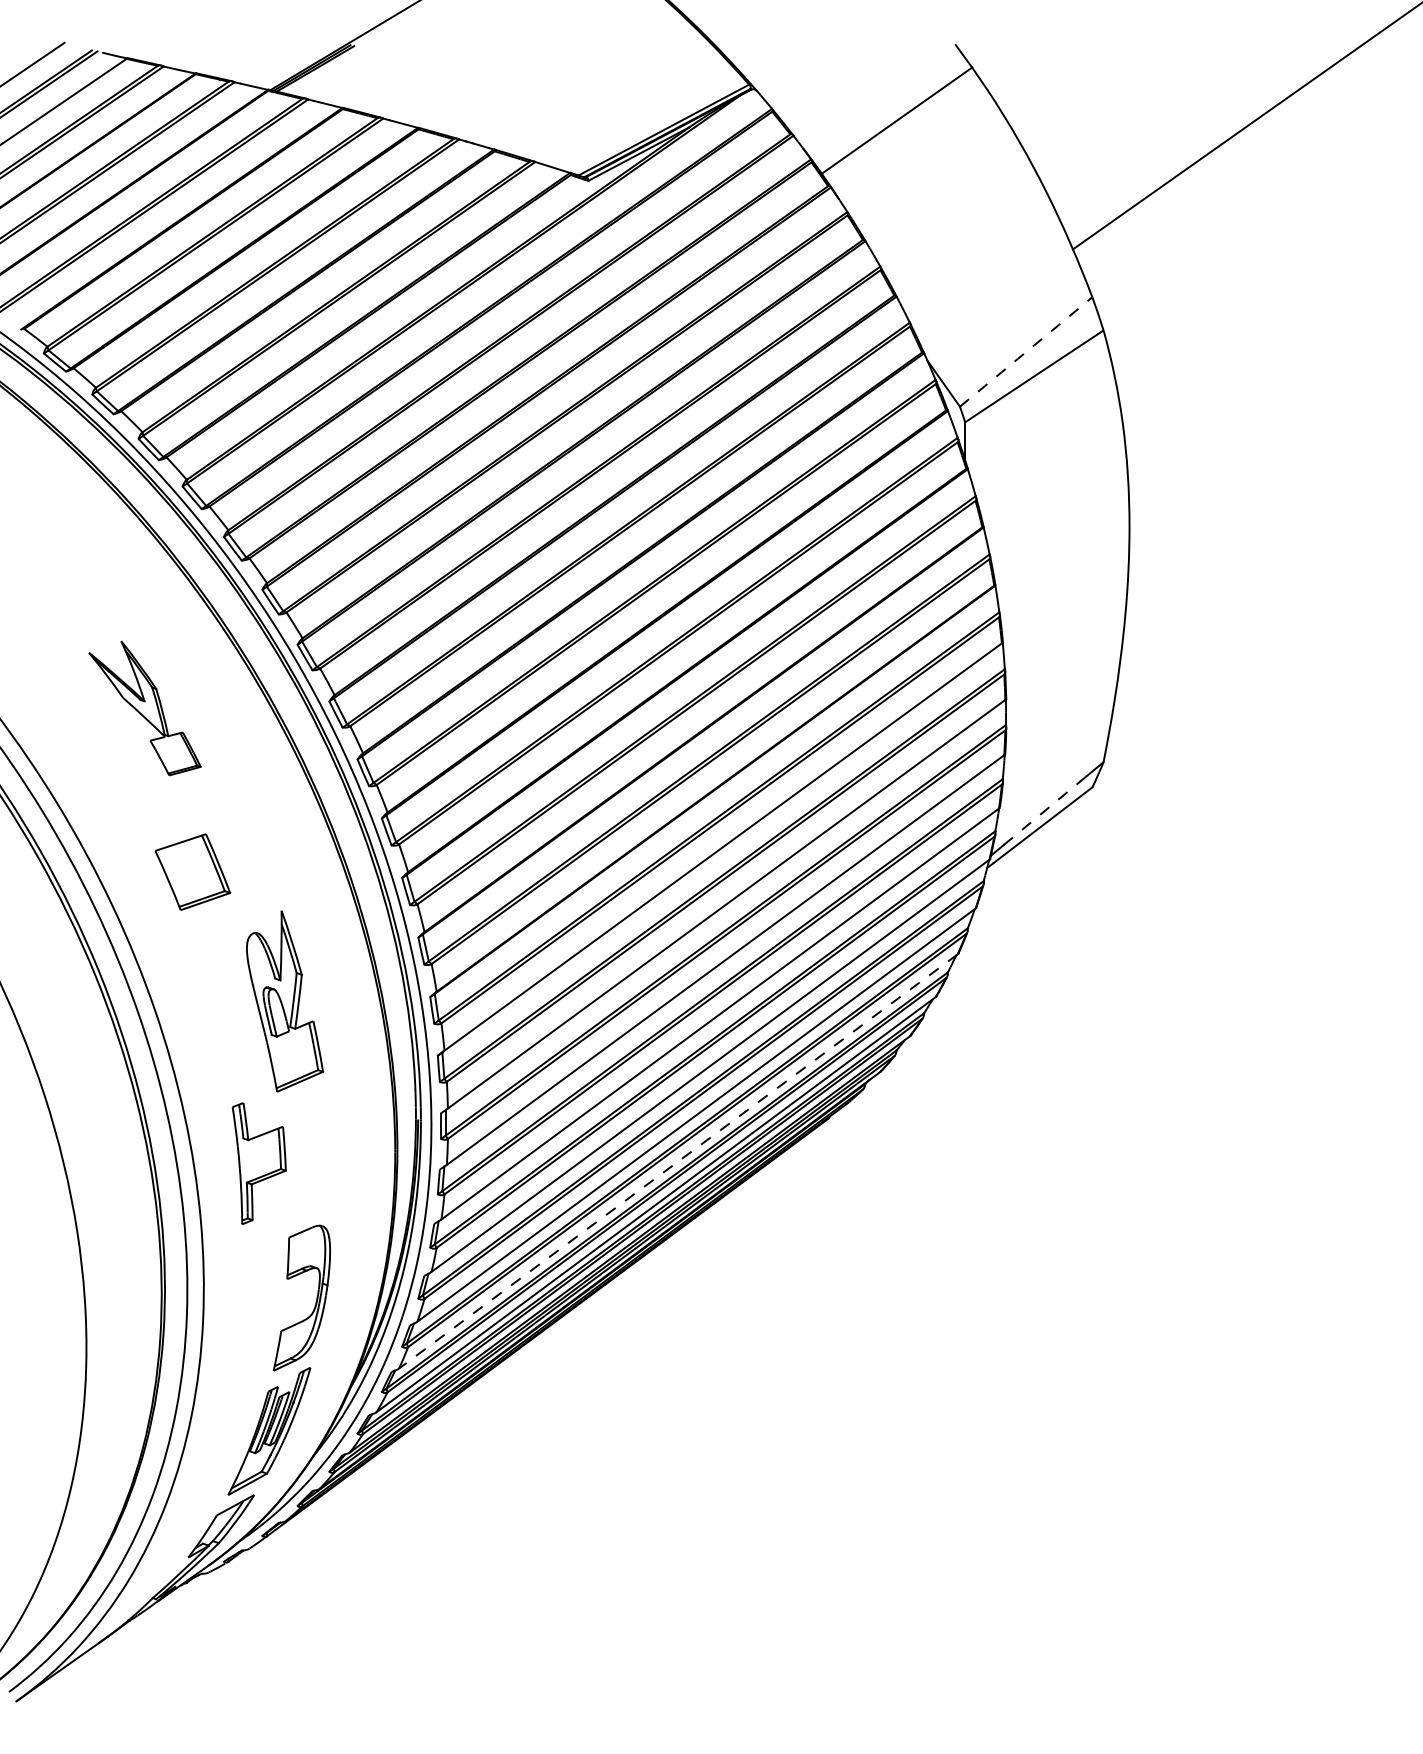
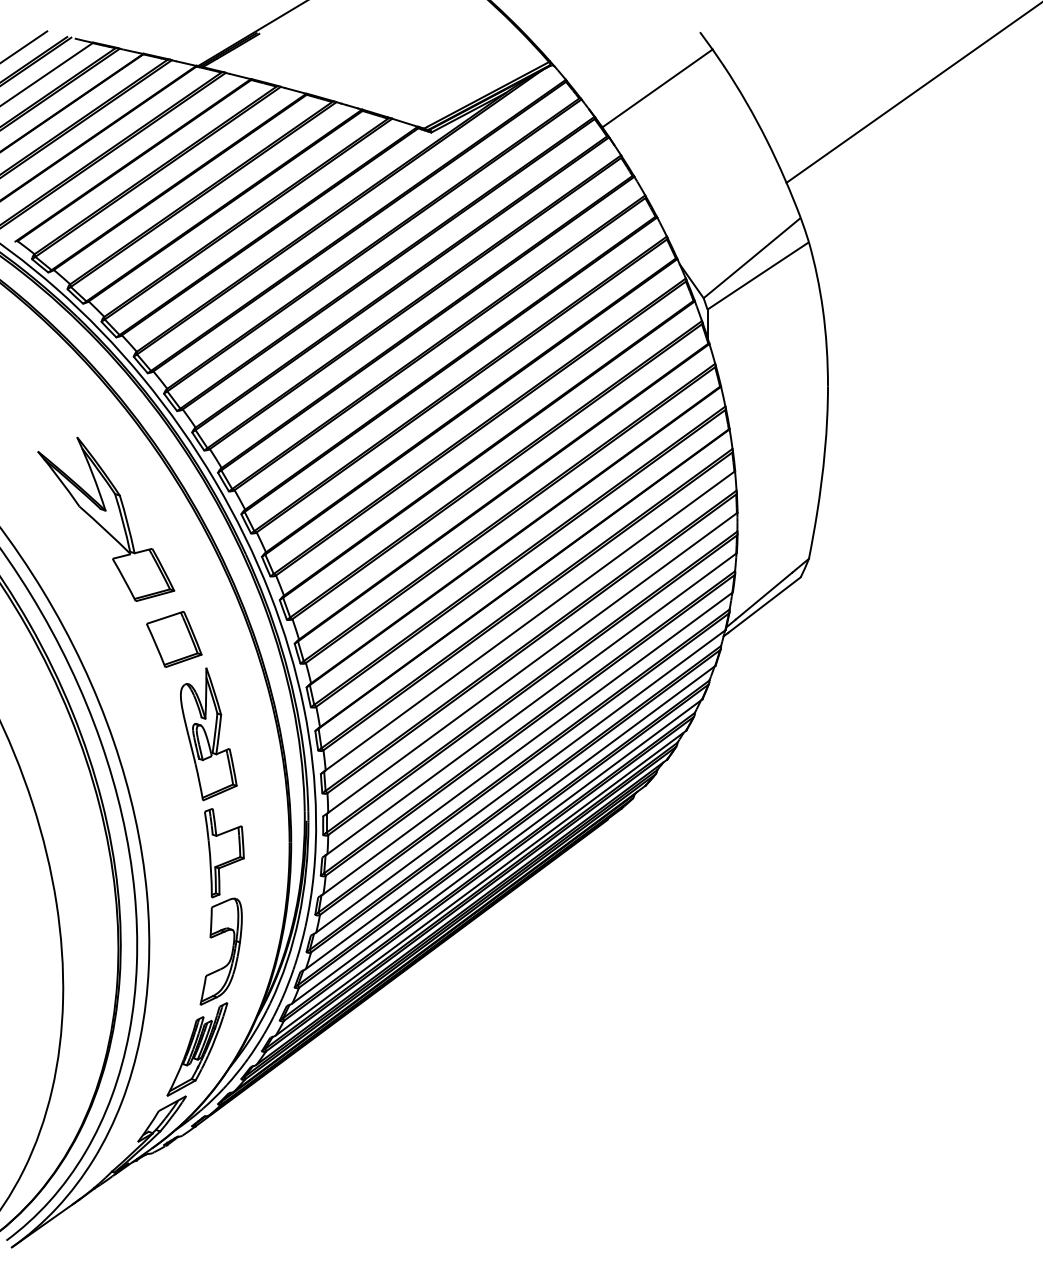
arc: (1026, 352) -> (752, 258), dashed -> solid
part: (144, 708) -> (105, 519), size x1.67
line: (1042, 812) -> (764, 595), dashed -> solid
part: (192, 871) -> (173, 638), moved
line: (678, 1161) -> (497, 851), dashed -> solid
part: (258, 1163) -> (223, 853), moved

